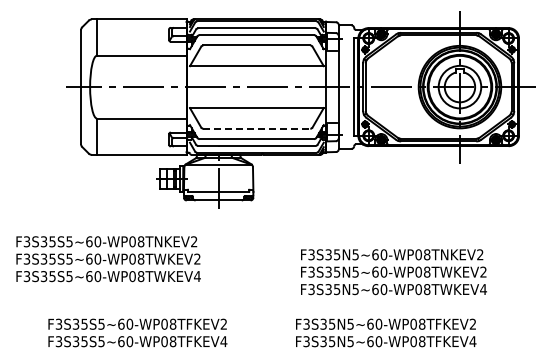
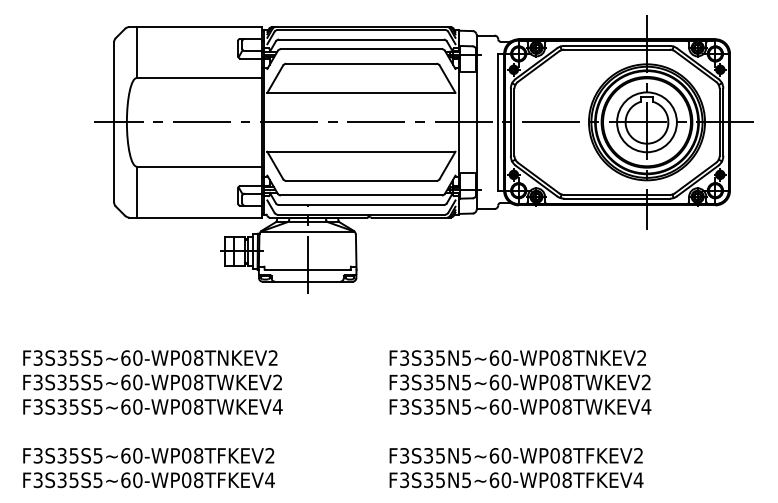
line: (257, 128) -> (362, 180), dashed -> solid
text: (108, 259) -> (152, 382), moved
text: (393, 272) -> (519, 382), moved
text: (137, 332) -> (148, 467), moved
text: (386, 332) -> (516, 467), moved

